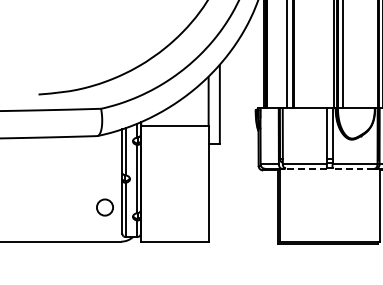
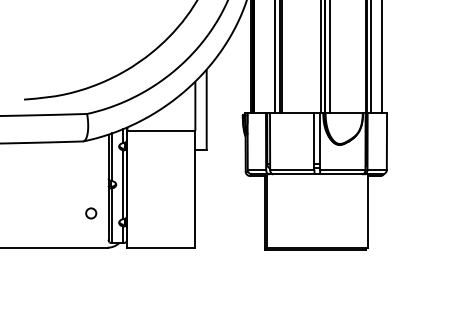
line: (306, 168) -> (293, 174), dashed -> solid
line: (352, 168) -> (340, 174), dashed -> solid
circle: (105, 207) -> (91, 213), size x0.62

